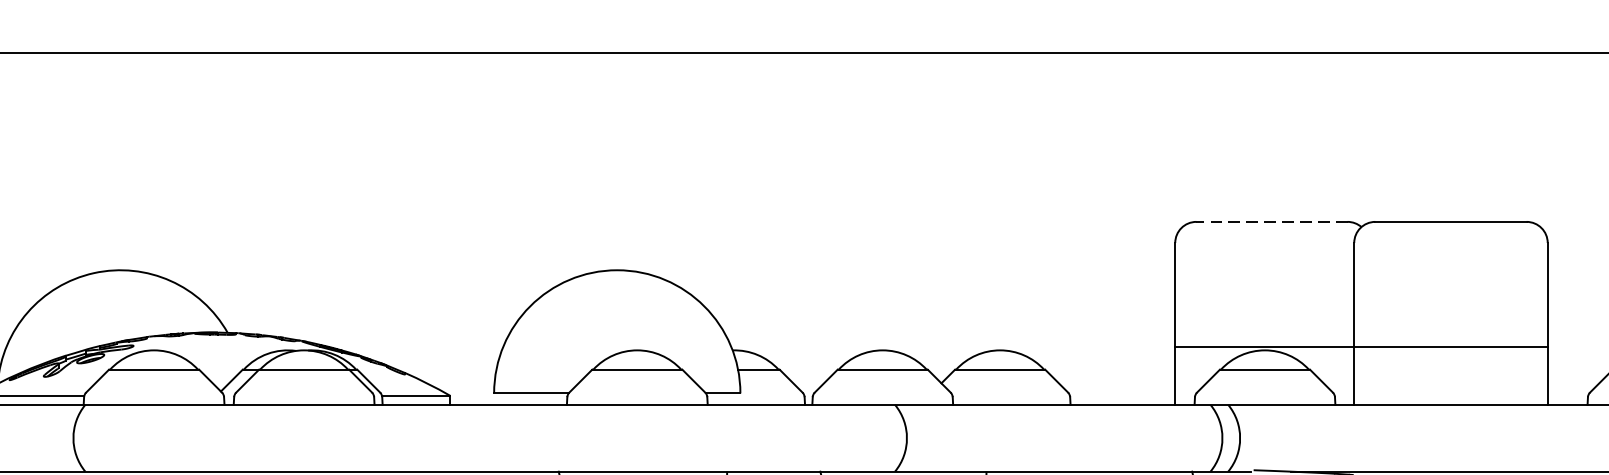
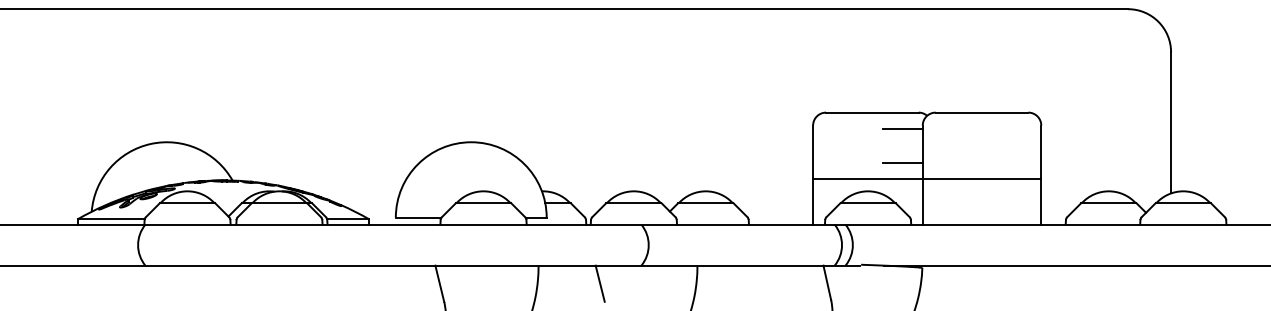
line: (1270, 221) -> (871, 112), dashed -> solid
line: (1321, 247) -> (902, 128), added
line: (1321, 304) -> (902, 163), added
line: (1361, 347) -> (927, 179), moved

